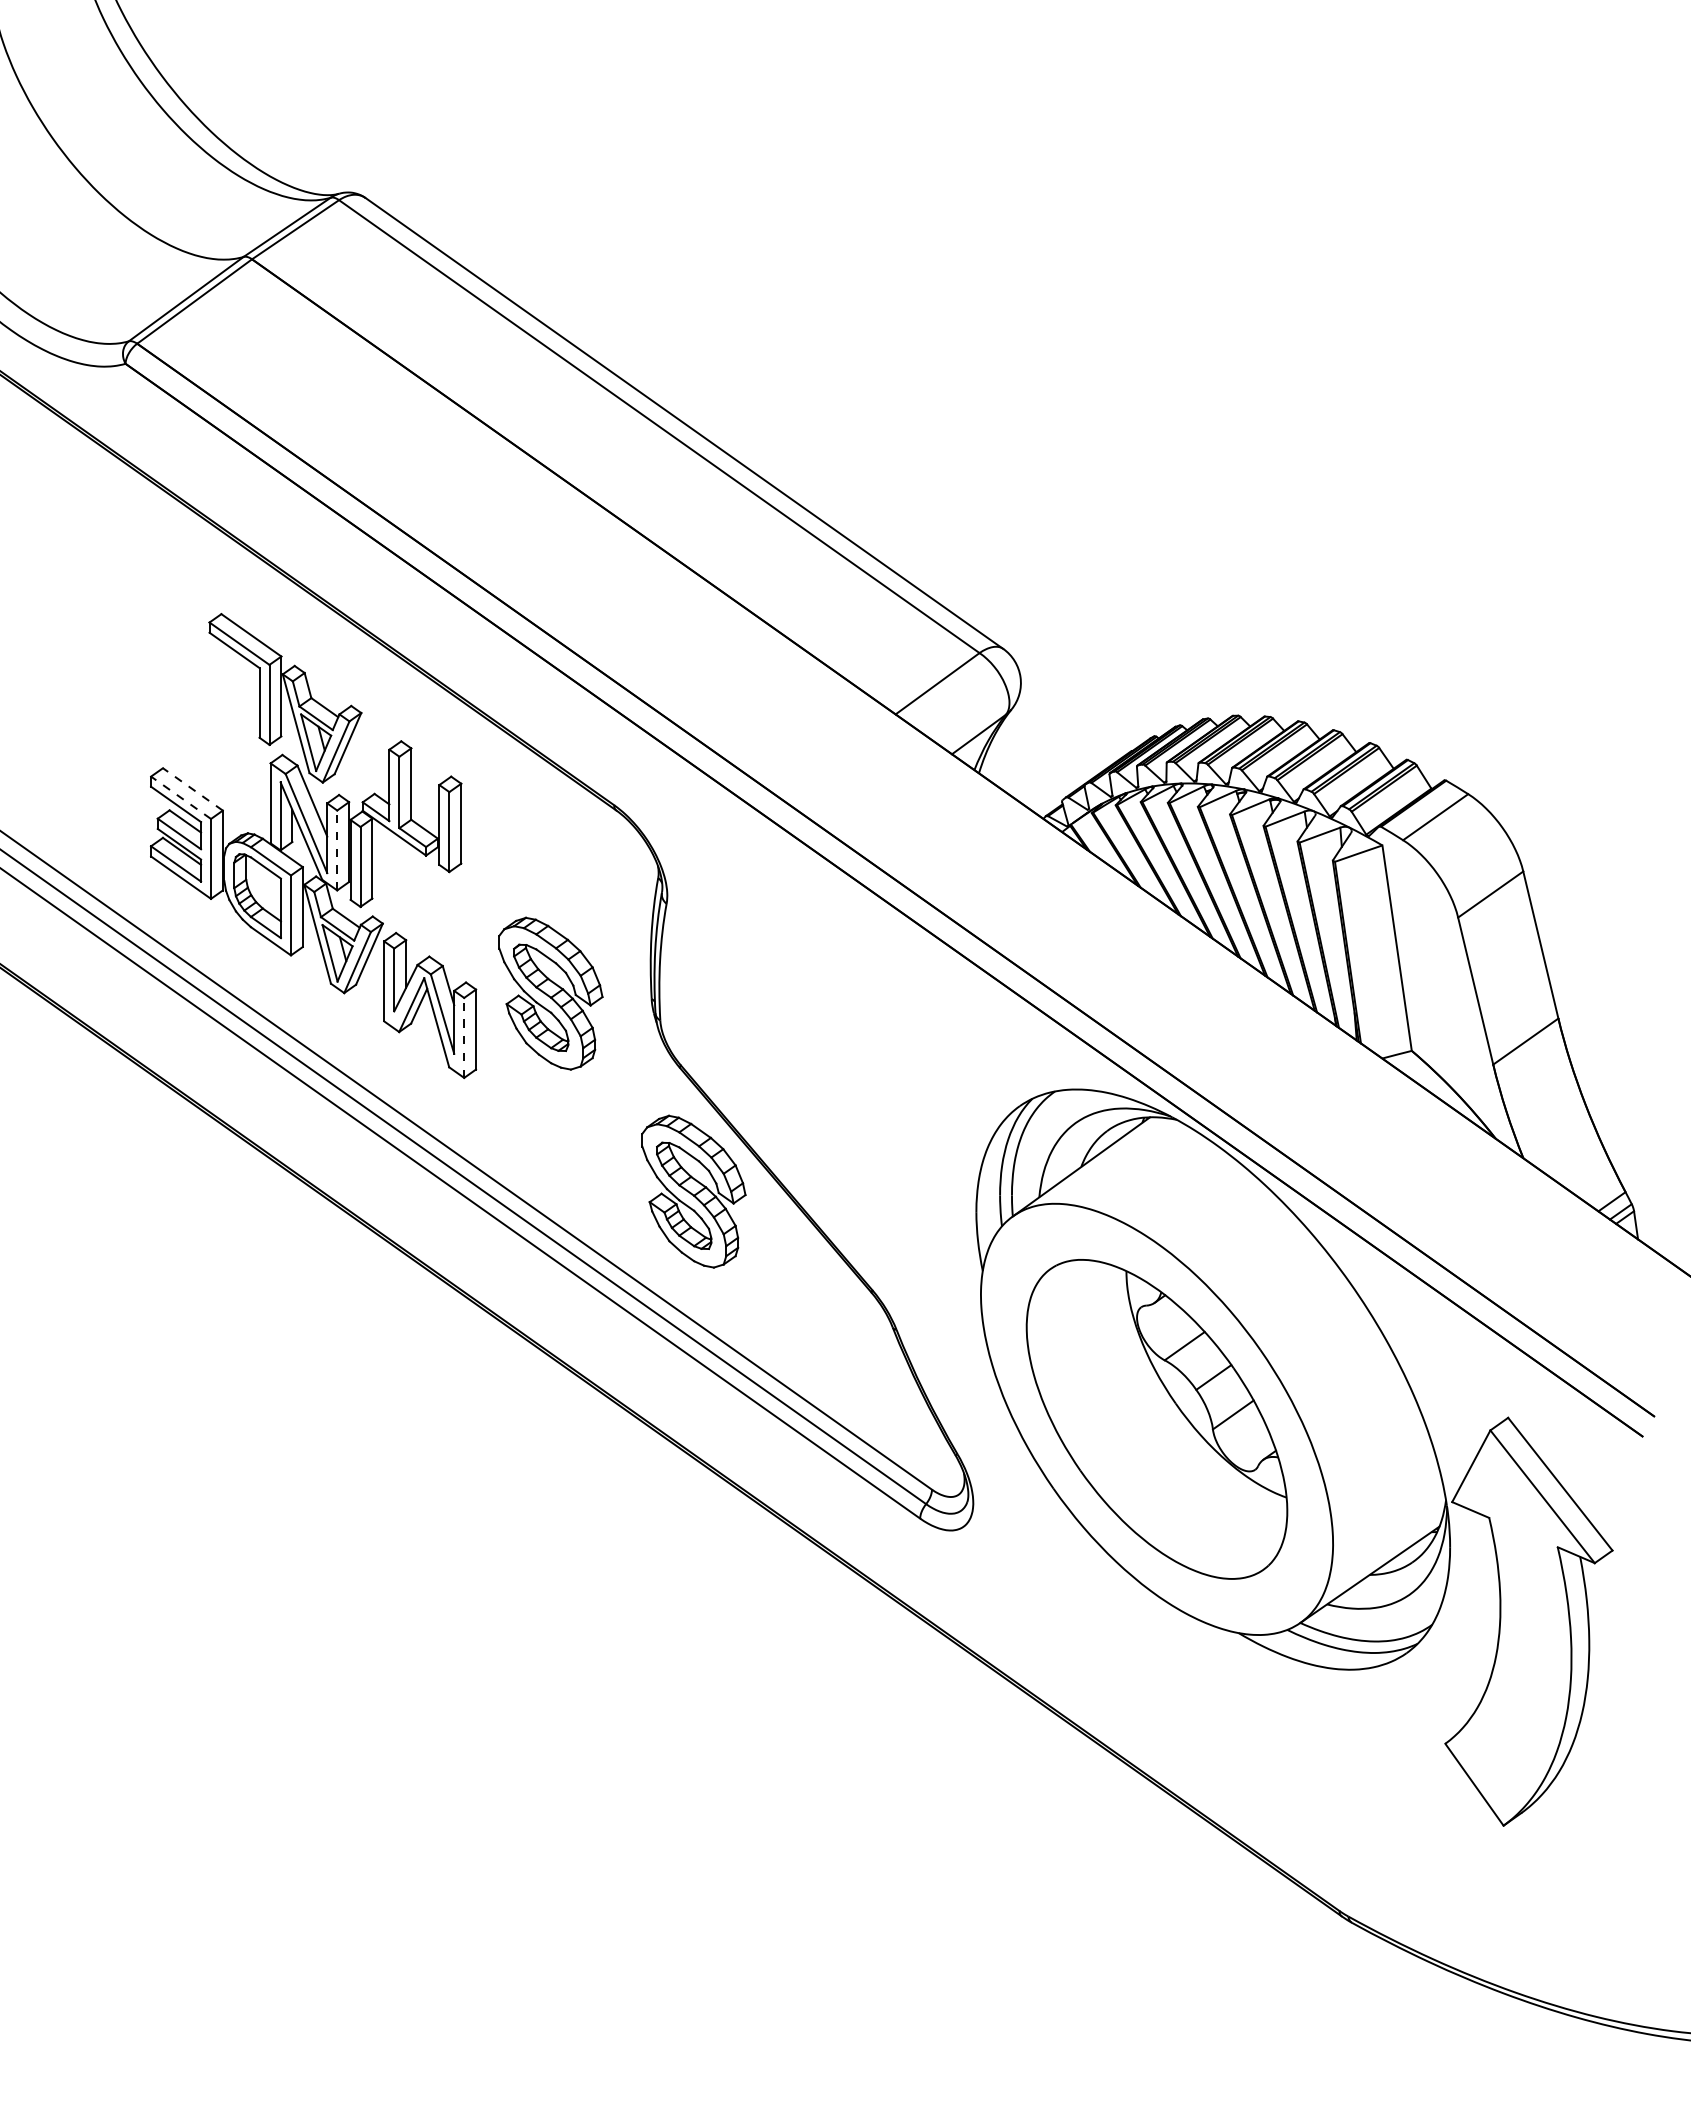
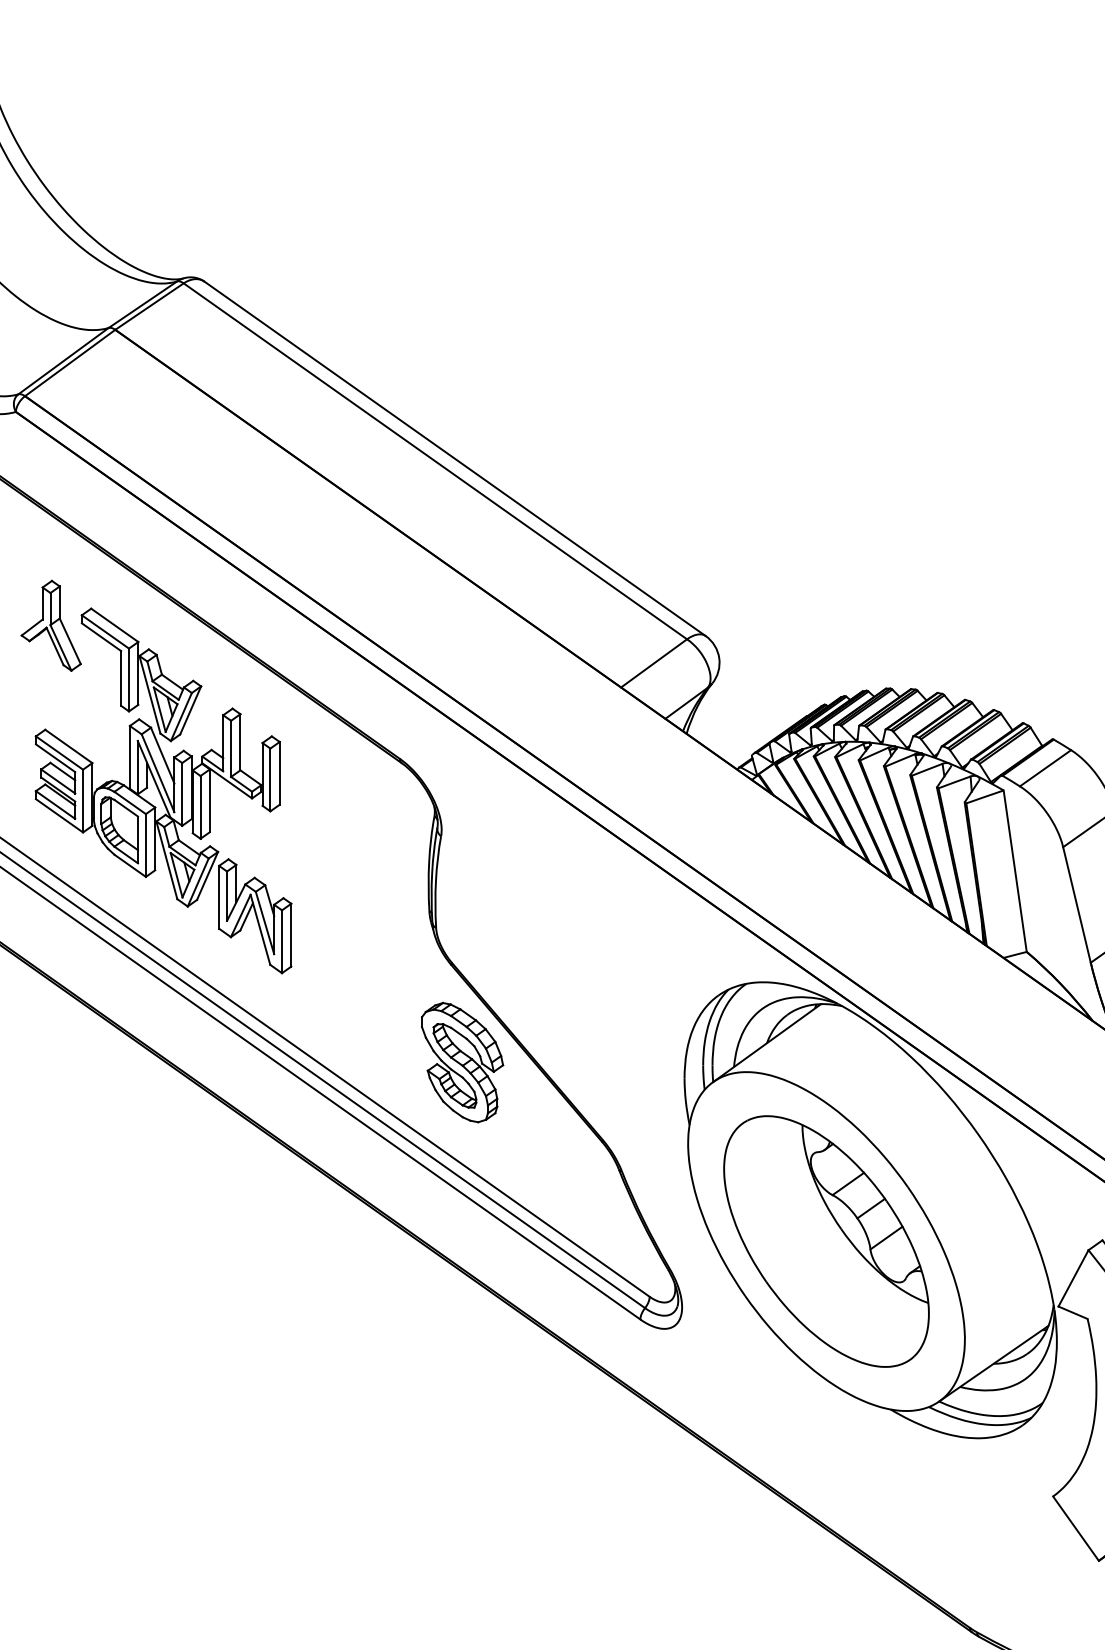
part: (170, 635) -> (51, 625), added
line: (192, 789) -> (68, 746), dashed -> solid
line: (181, 797) -> (59, 752), dashed -> solid
line: (337, 850) -> (182, 794), dashed -> solid
part: (550, 993) -> (349, 906), removed
line: (464, 1037) -> (282, 941), dashed -> solid

